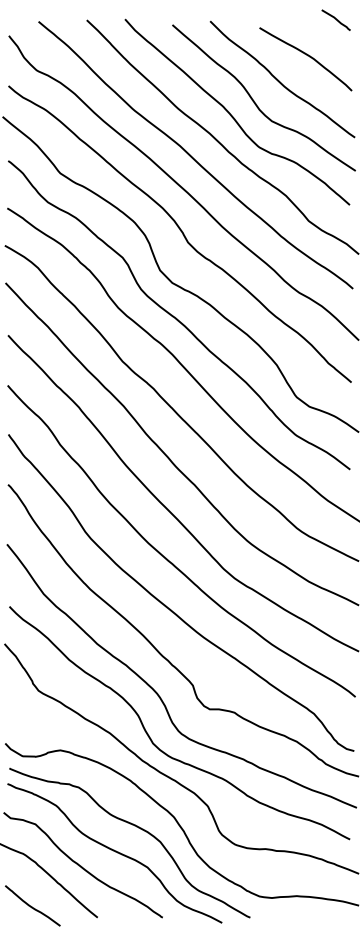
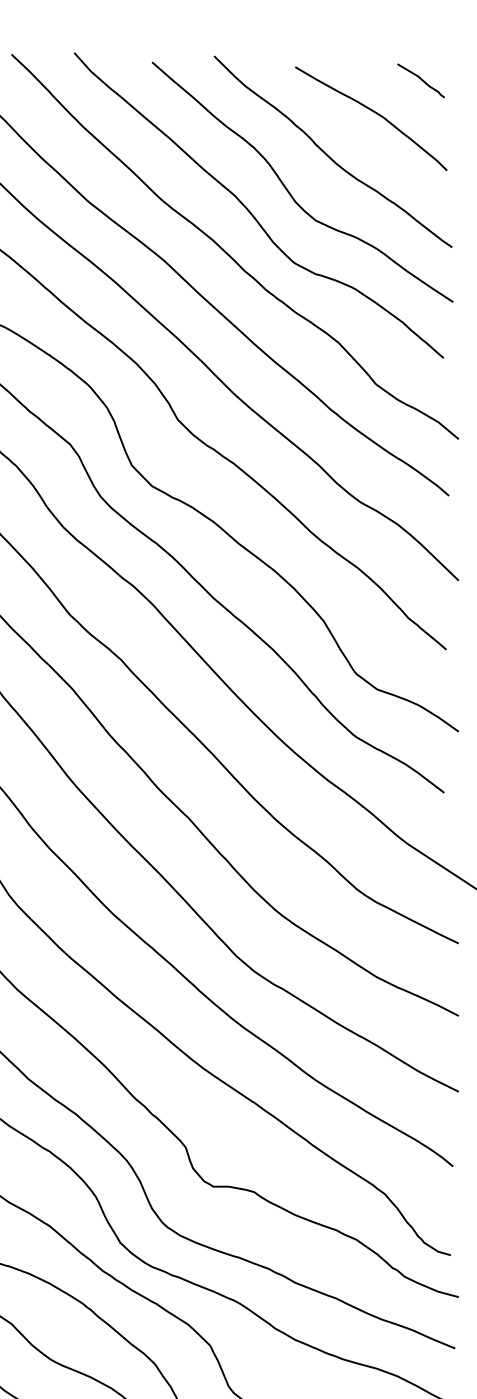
line: (335, 19) -> (420, 79), moved

